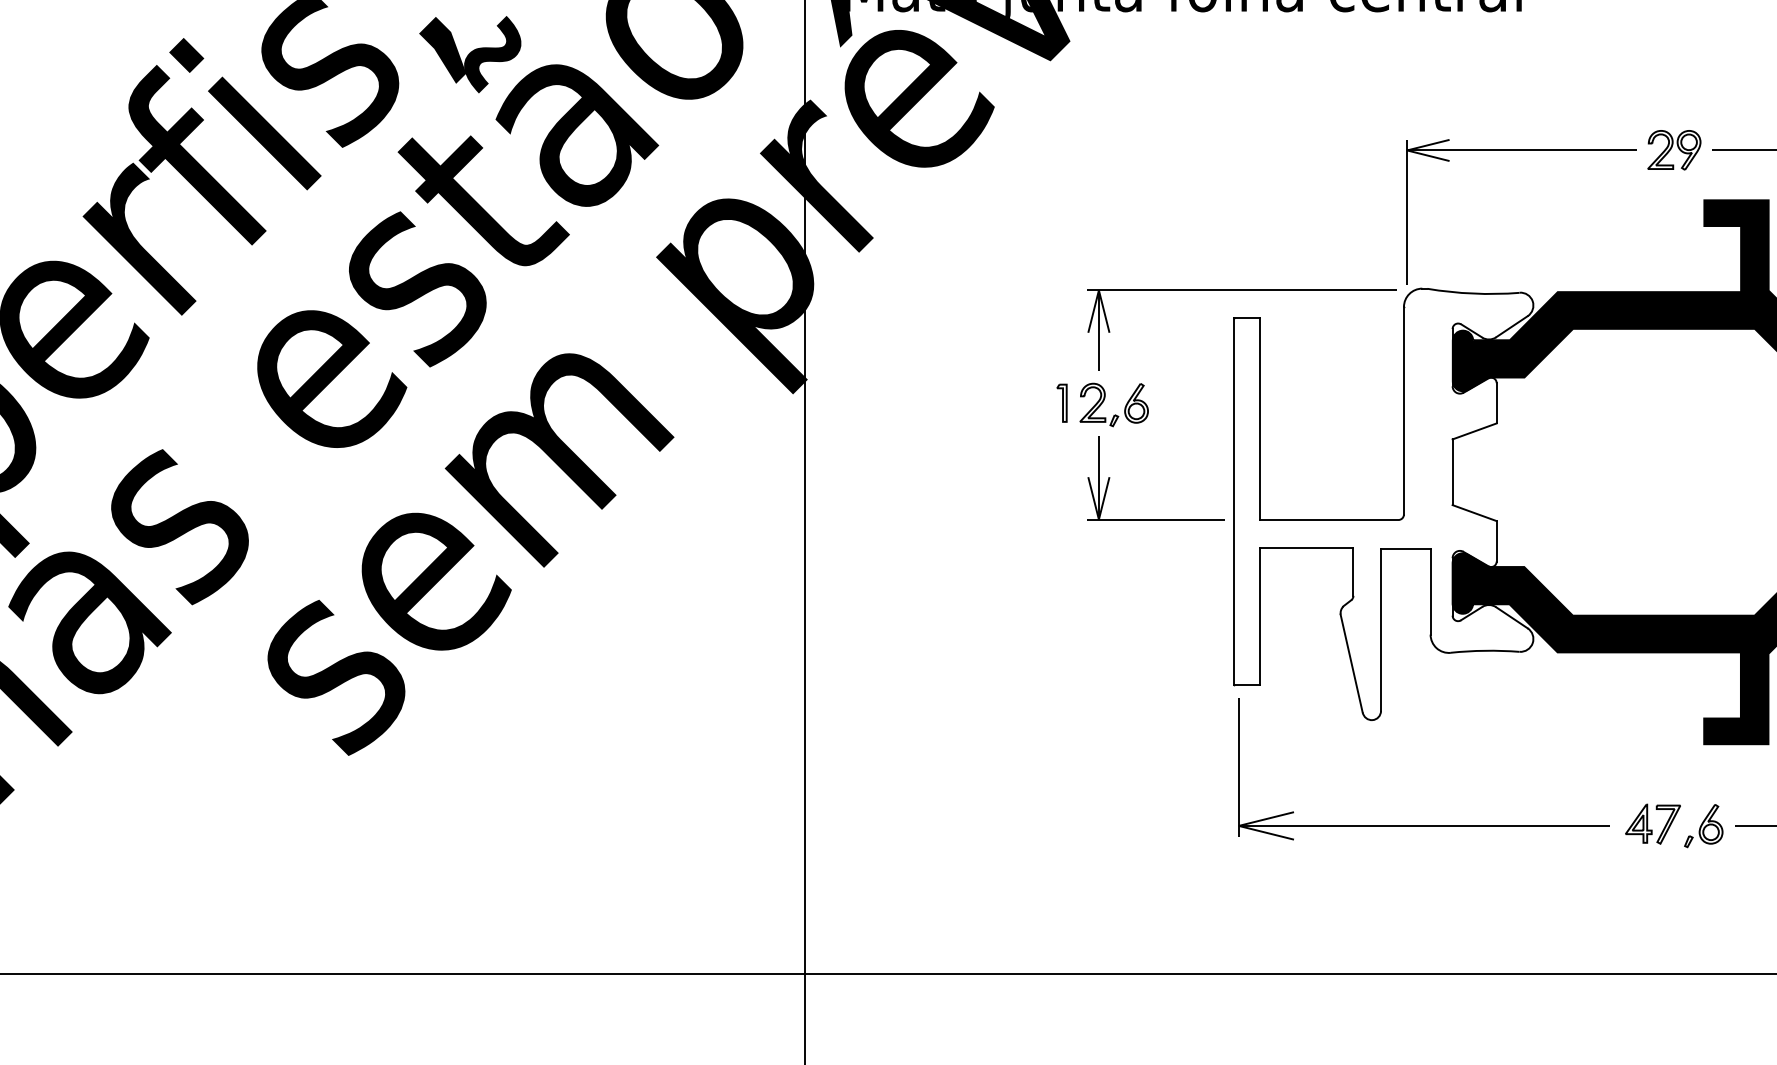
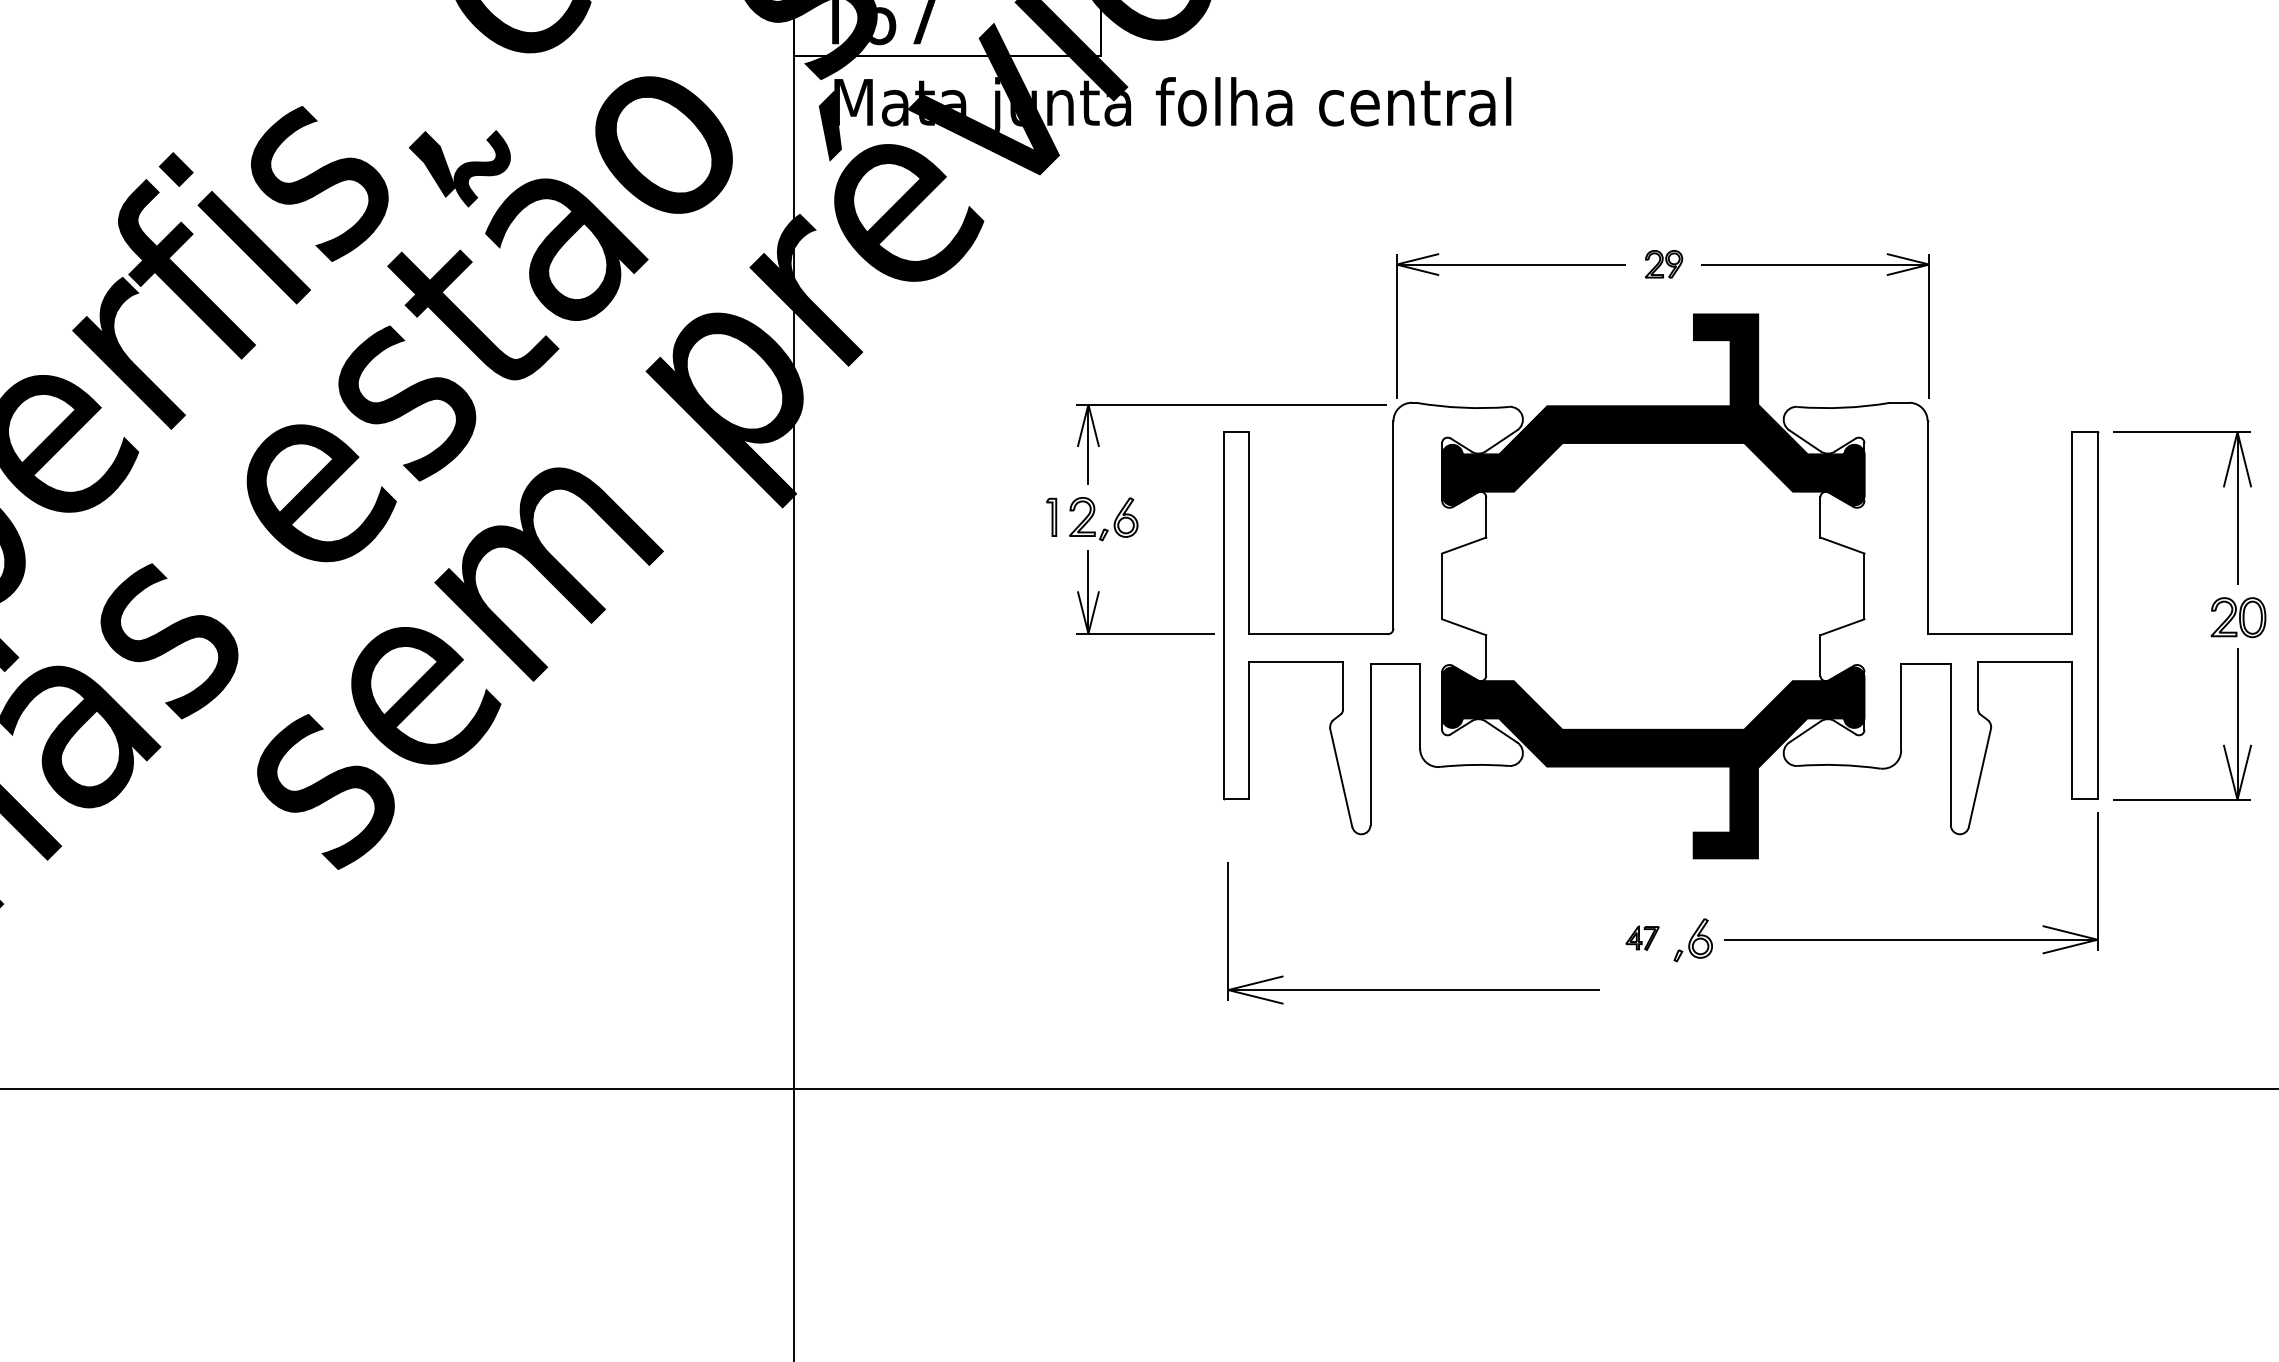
part: (1673, 150) -> (1663, 264), size x0.7
part: (1652, 823) -> (1642, 937), size x0.6
part: (1423, 825) -> (1413, 989), moved

